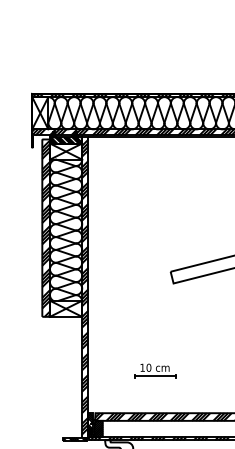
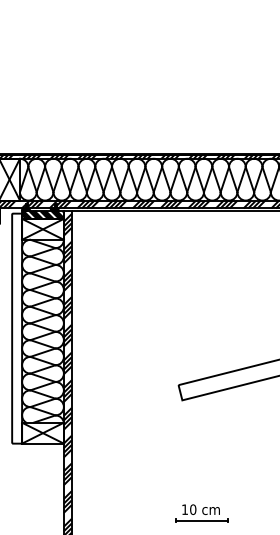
hatch: (45, 228) -> (16, 329), removed
part: (155, 370) -> (201, 513), moved

